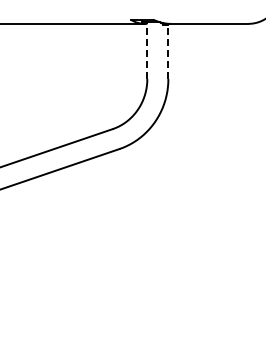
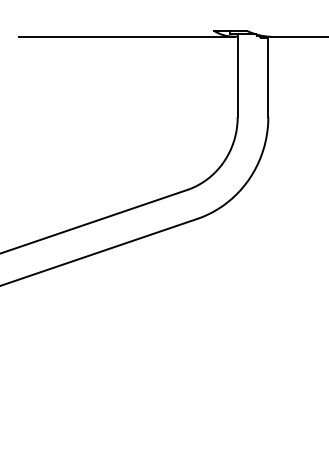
line: (147, 50) -> (237, 75), dashed -> solid
line: (168, 51) -> (268, 76), dashed -> solid

